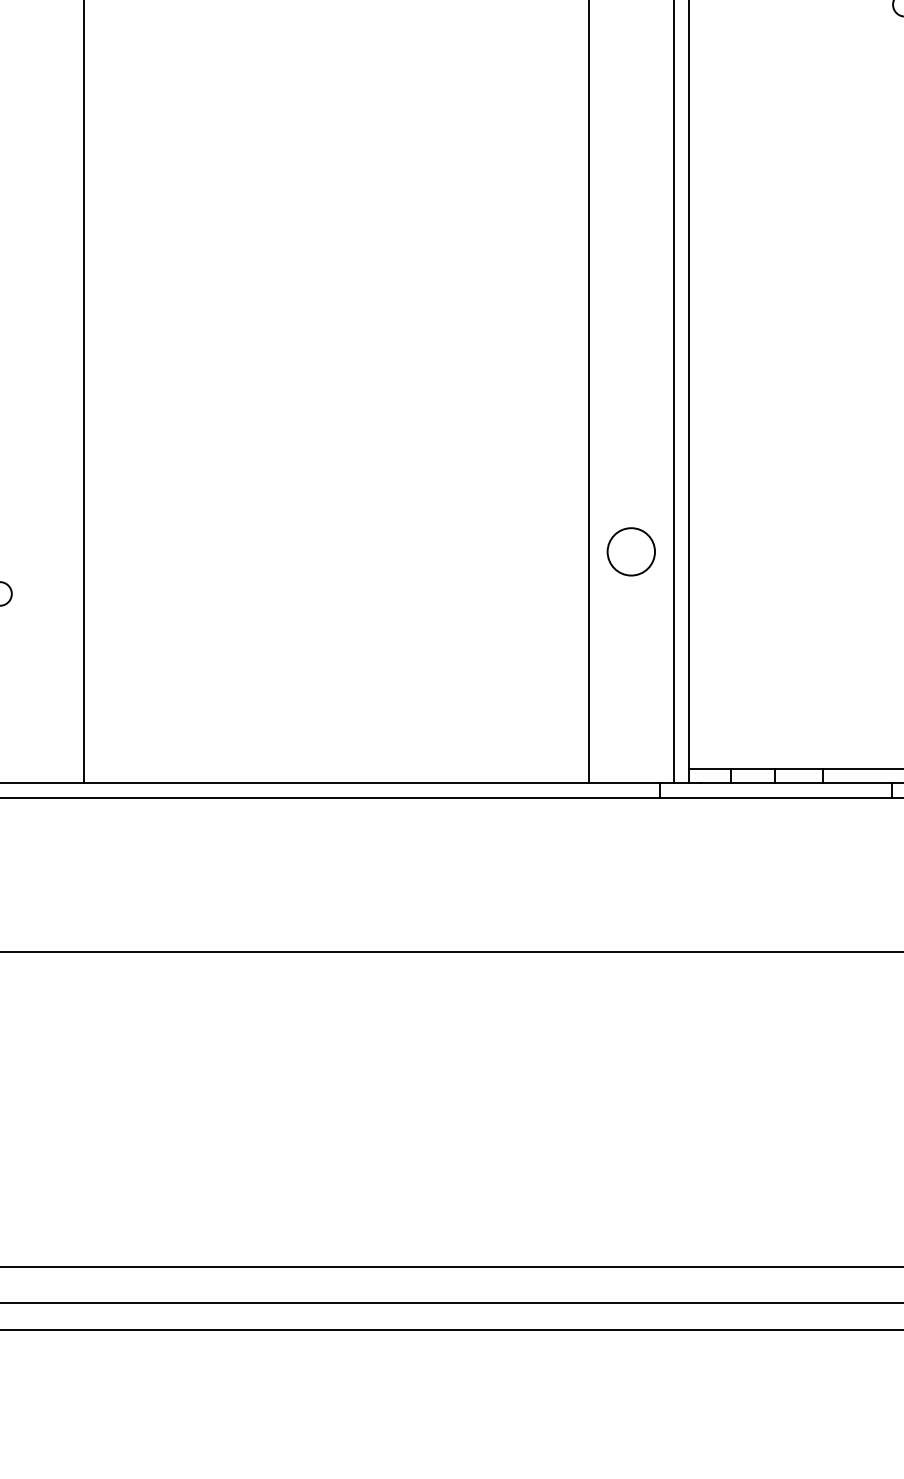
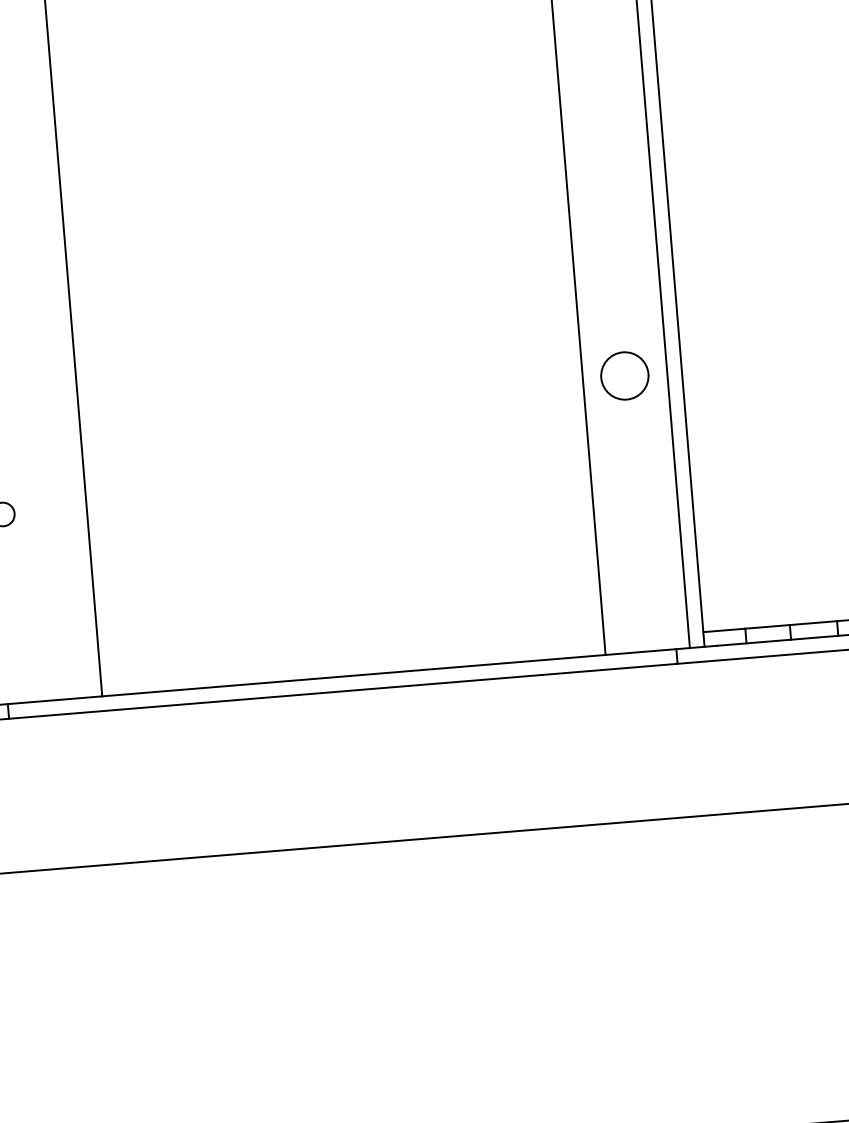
circle: (630, 551) -> (624, 375), moved

